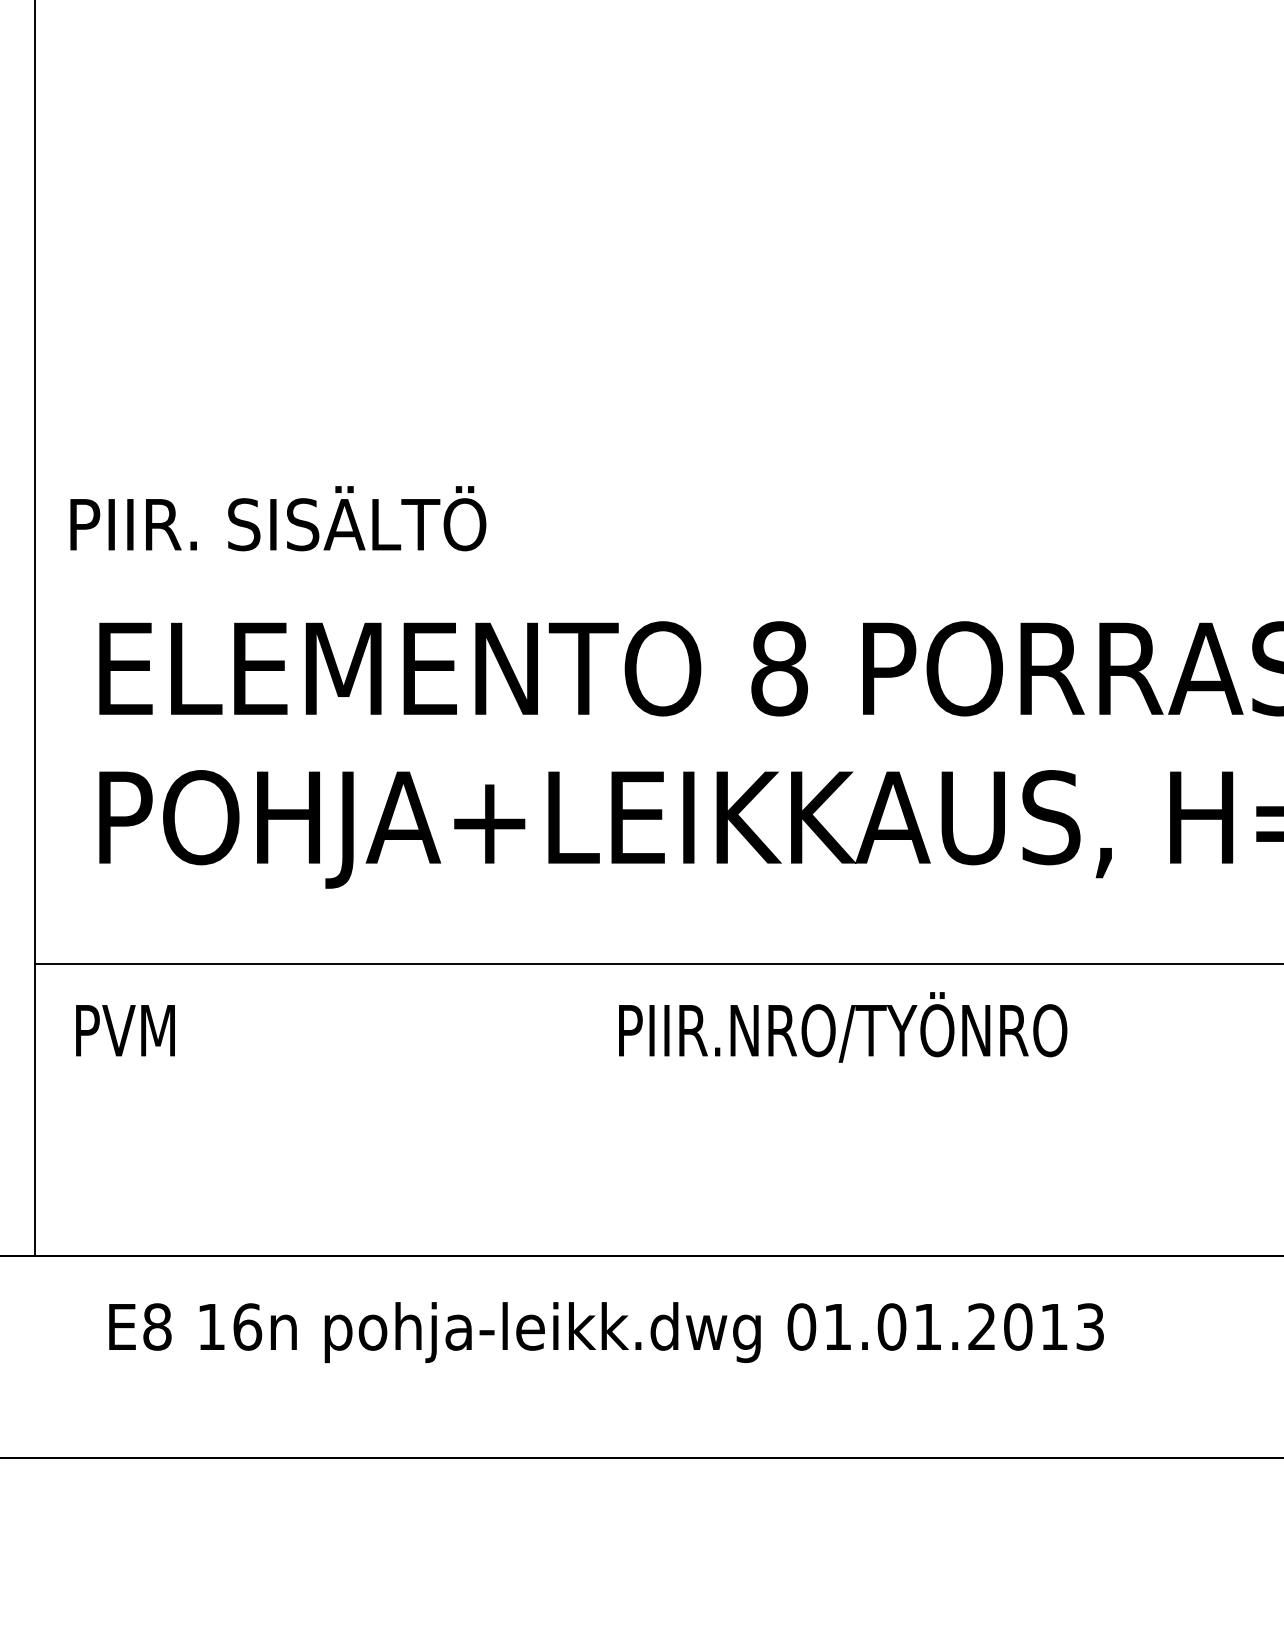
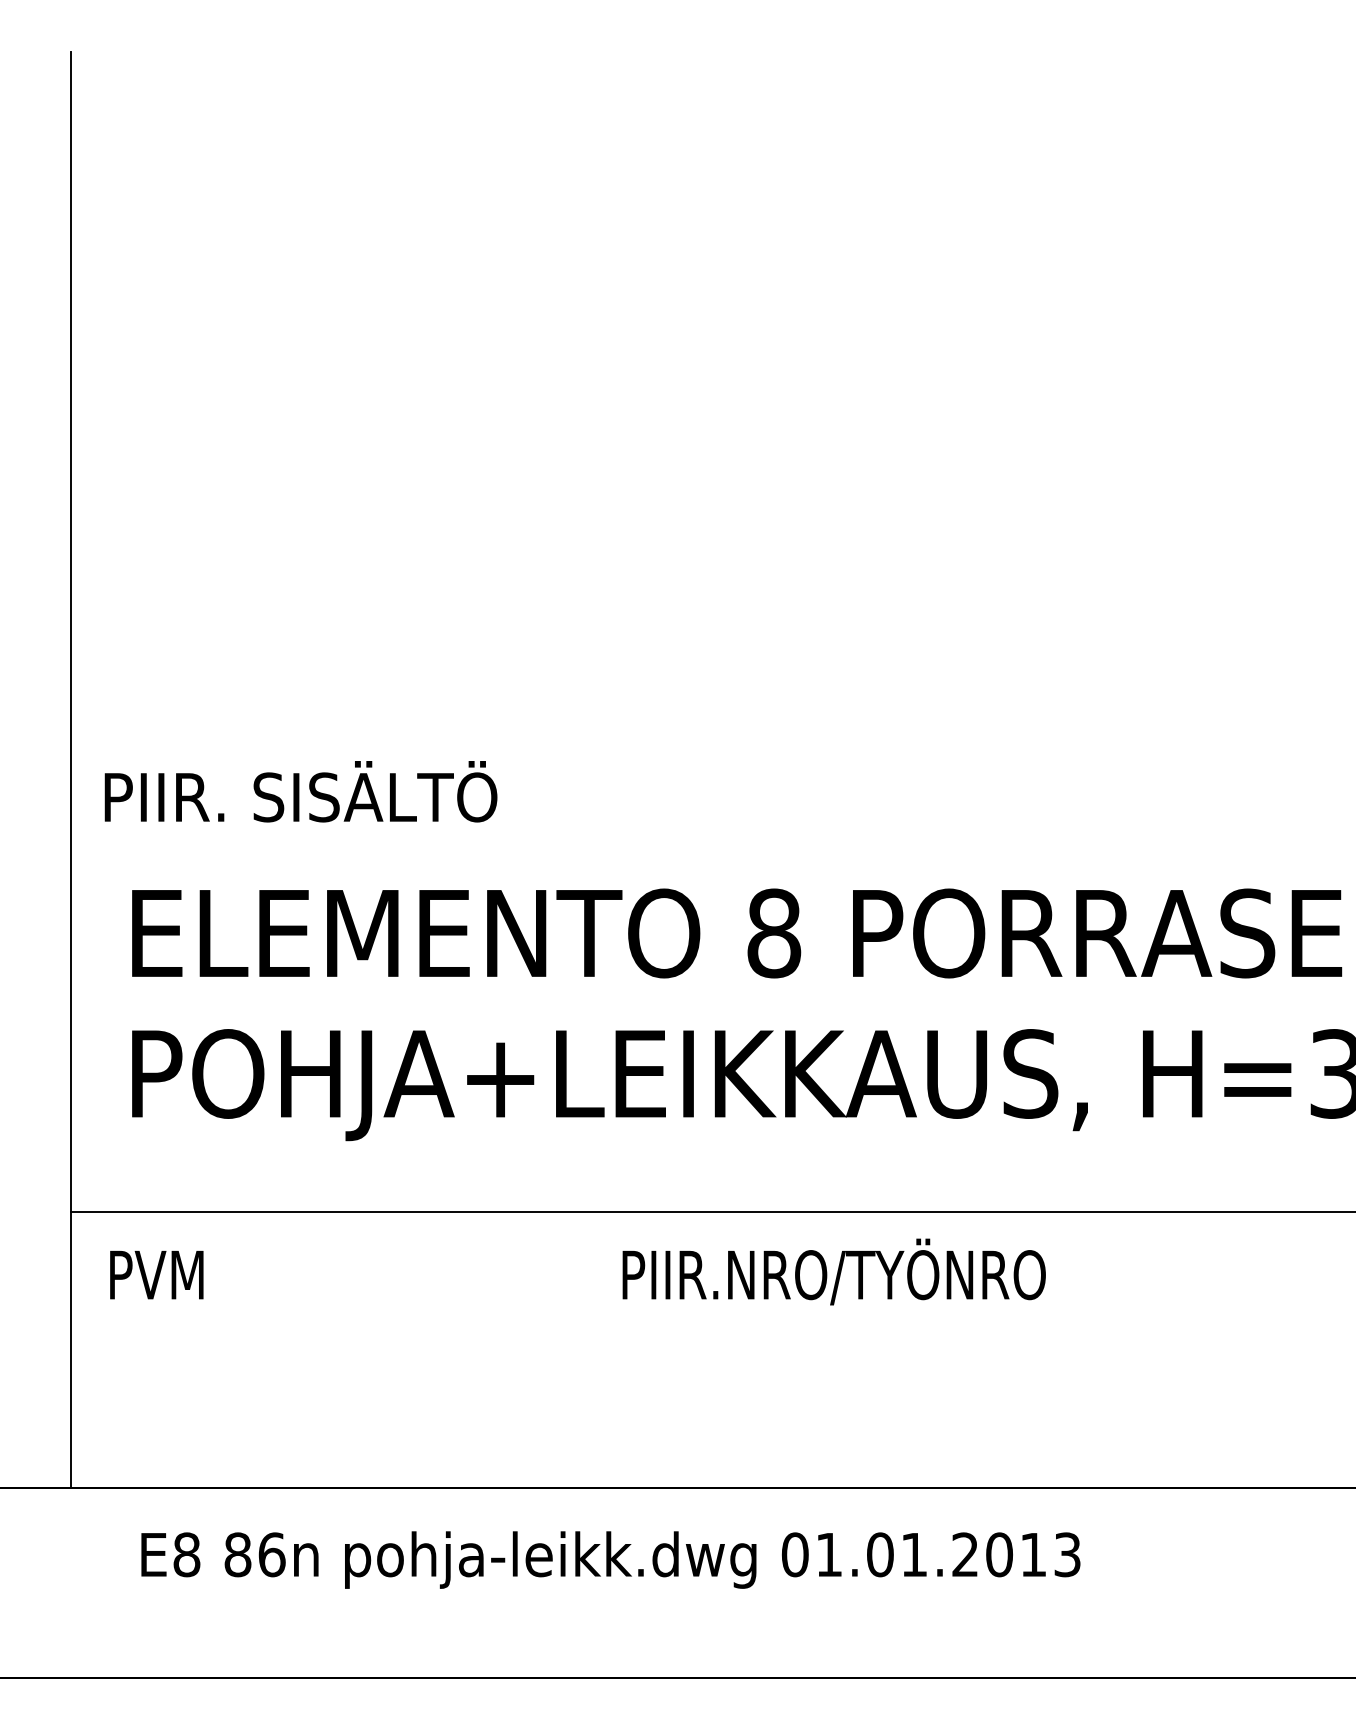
text: (210, 1326) -> (237, 1554), 16n -> 86n

